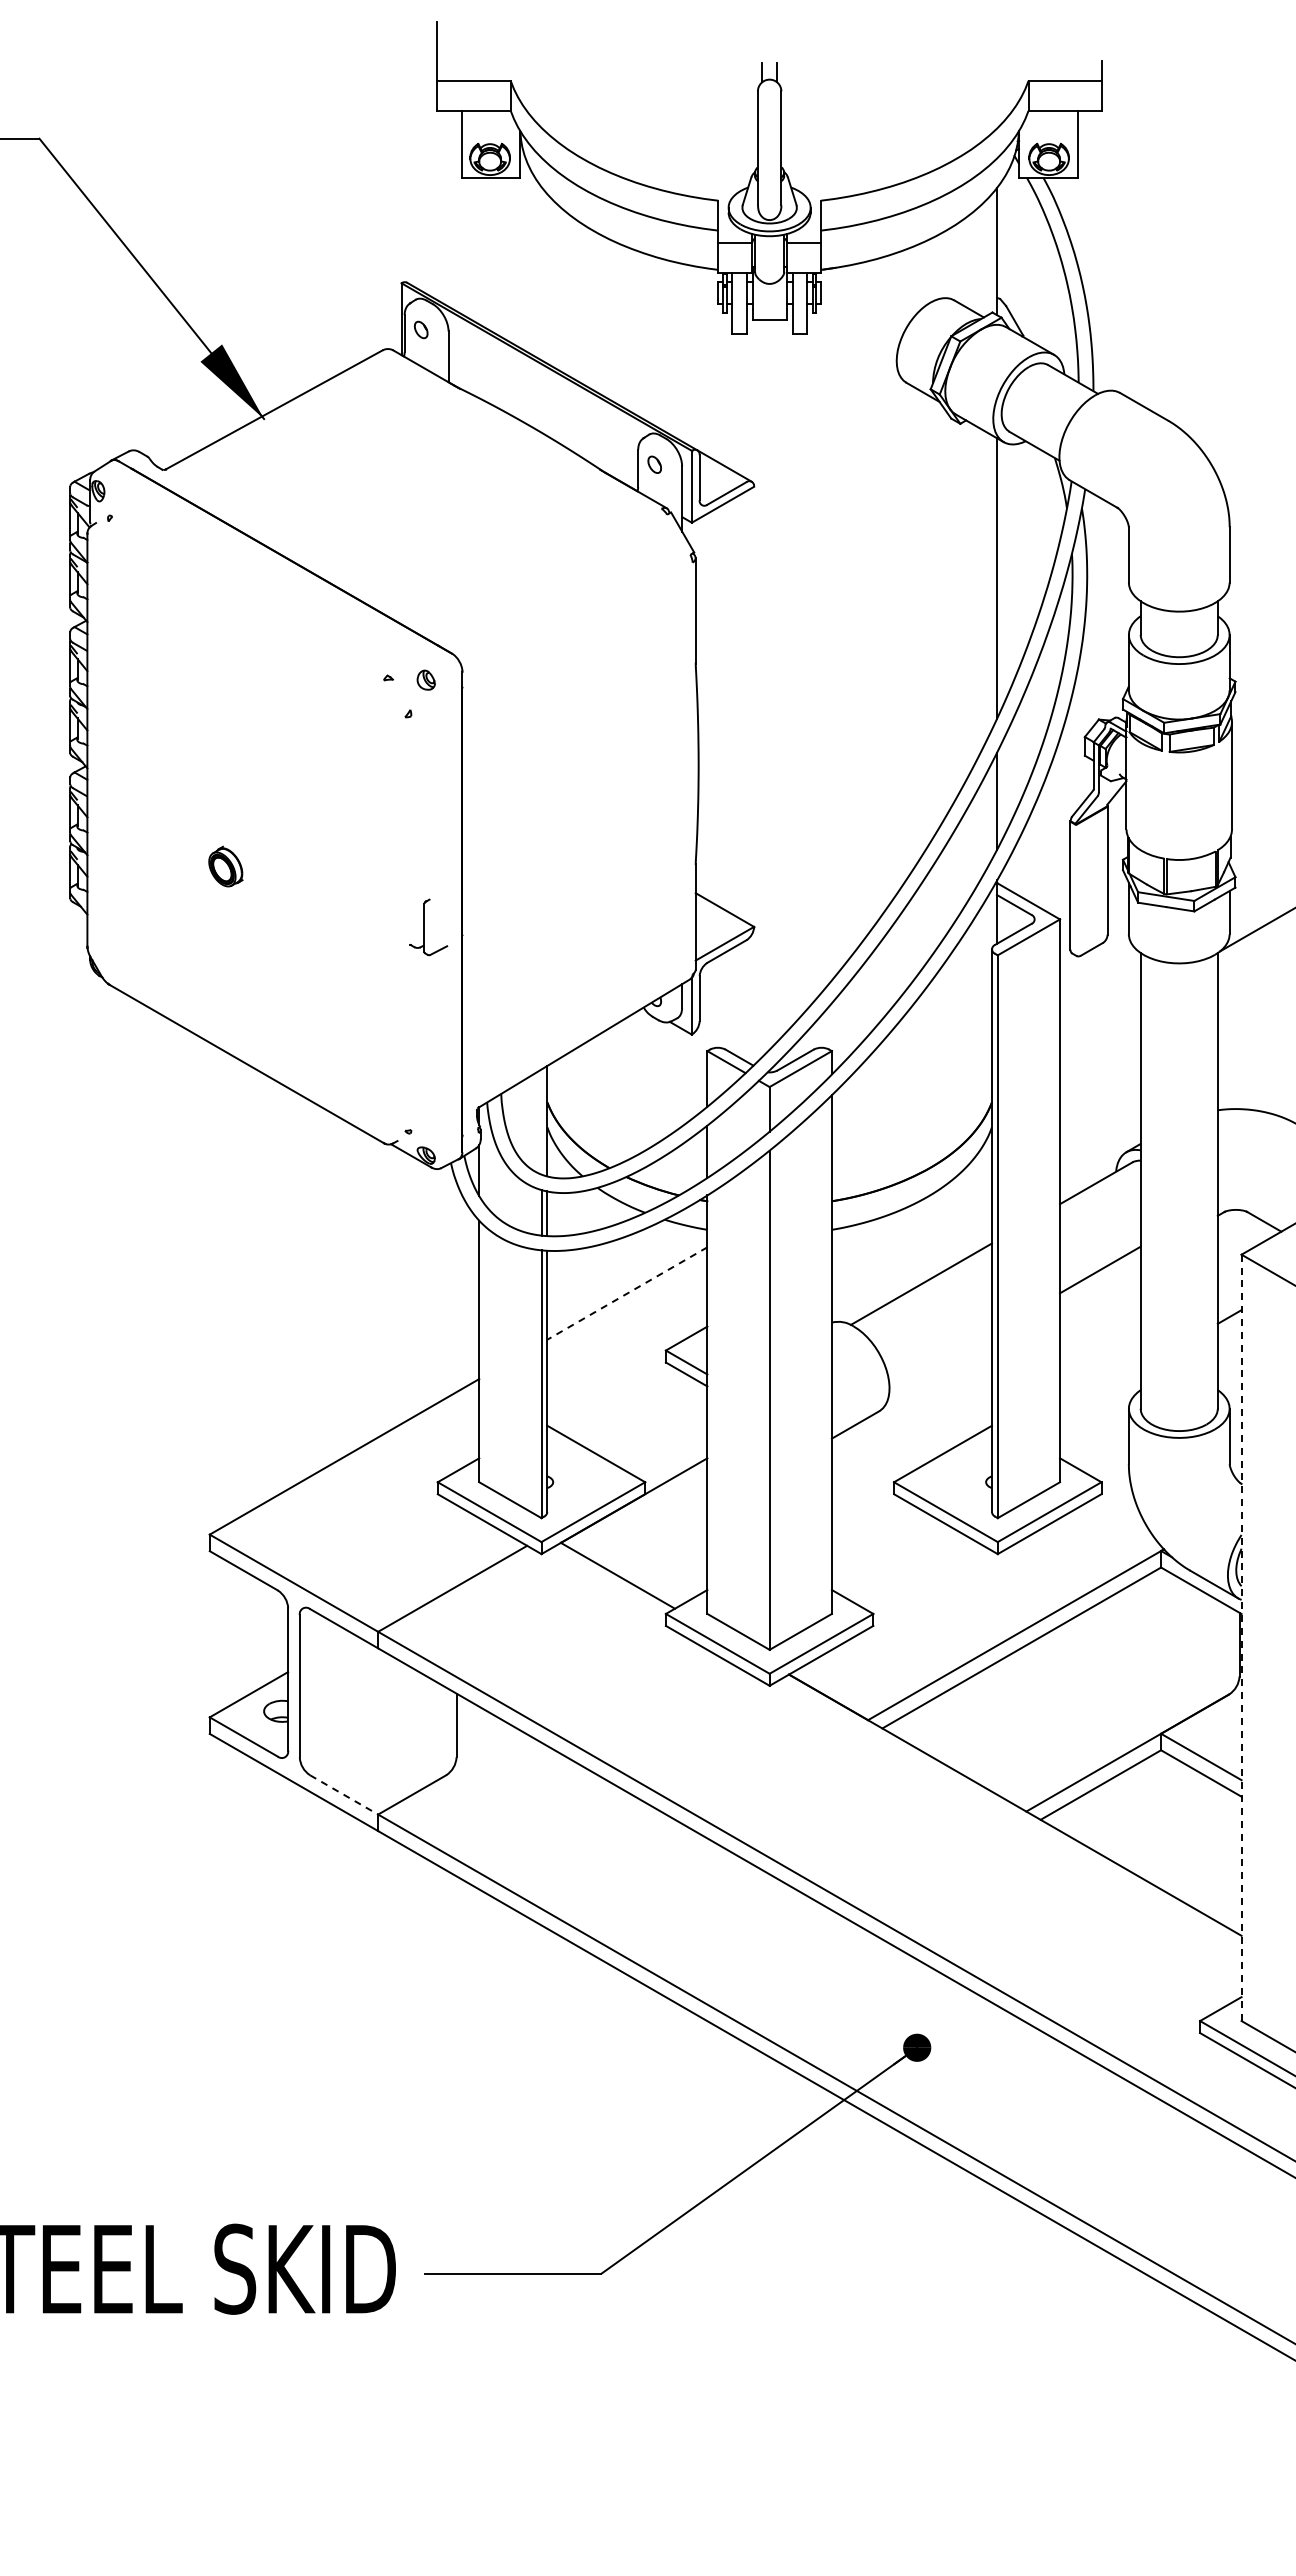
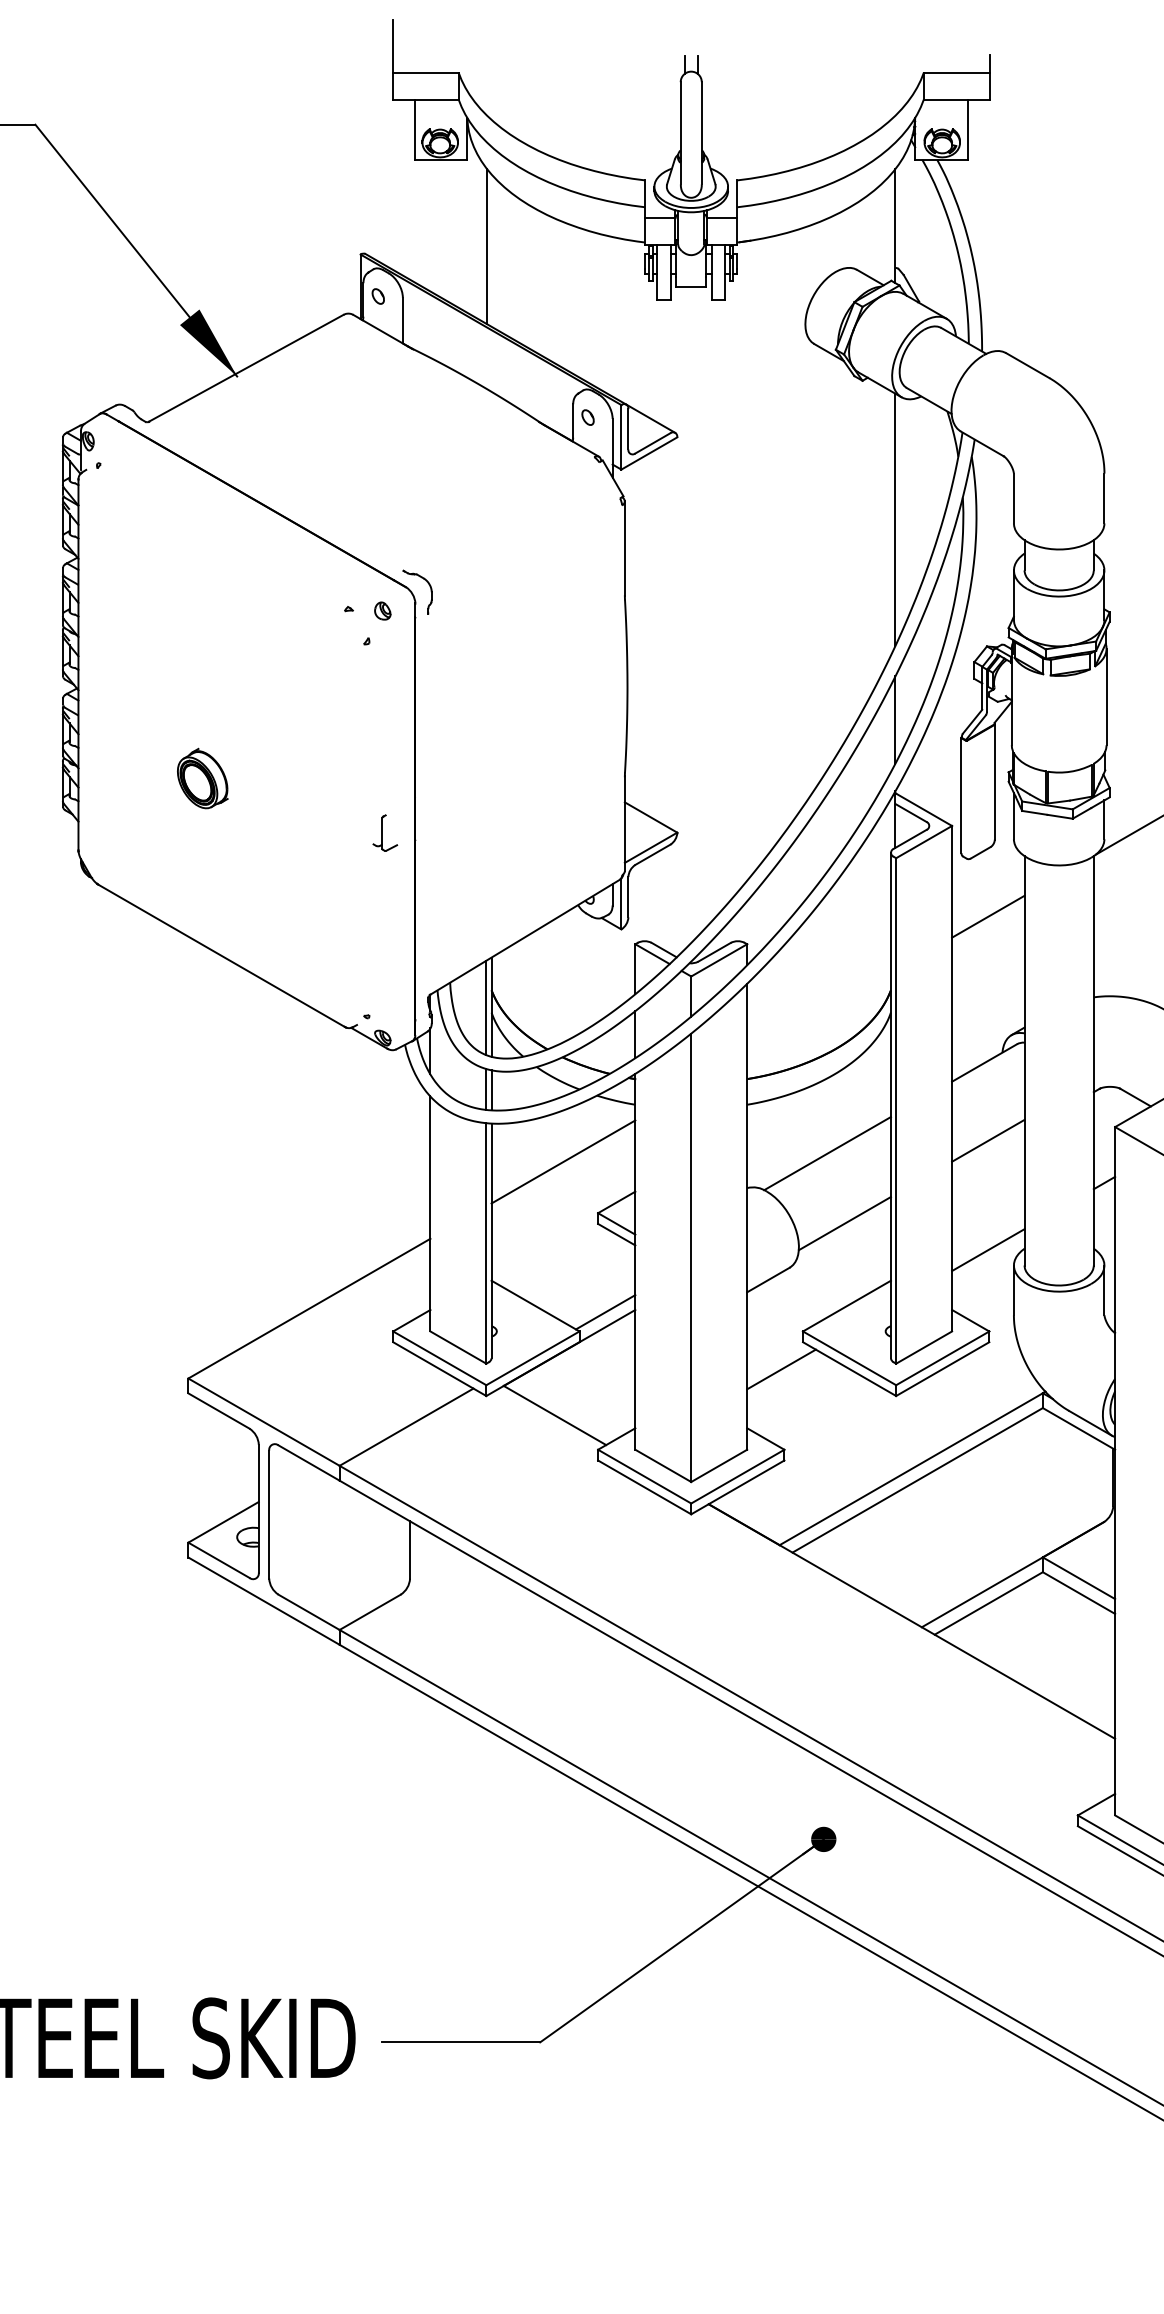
line: (542, 274) -> (487, 246), added
part: (477, 651) -> (428, 585), added
part: (225, 866) -> (202, 778), size x1.67
part: (429, 927) -> (385, 833), size x0.71
line: (1100, 1020) -> (988, 916), added
line: (541, 1121) -> (486, 1007), added
line: (626, 1293) -> (562, 1161), dashed -> solid
line: (940, 1361) -> (844, 1223), added
line: (1100, 1391) -> (988, 1249), added
line: (674, 1460) -> (605, 1311), added
line: (869, 1524) -> (780, 1369), added
line: (1241, 1638) -> (1115, 1471), dashed -> solid
line: (344, 1795) -> (309, 1612), dashed -> solid

